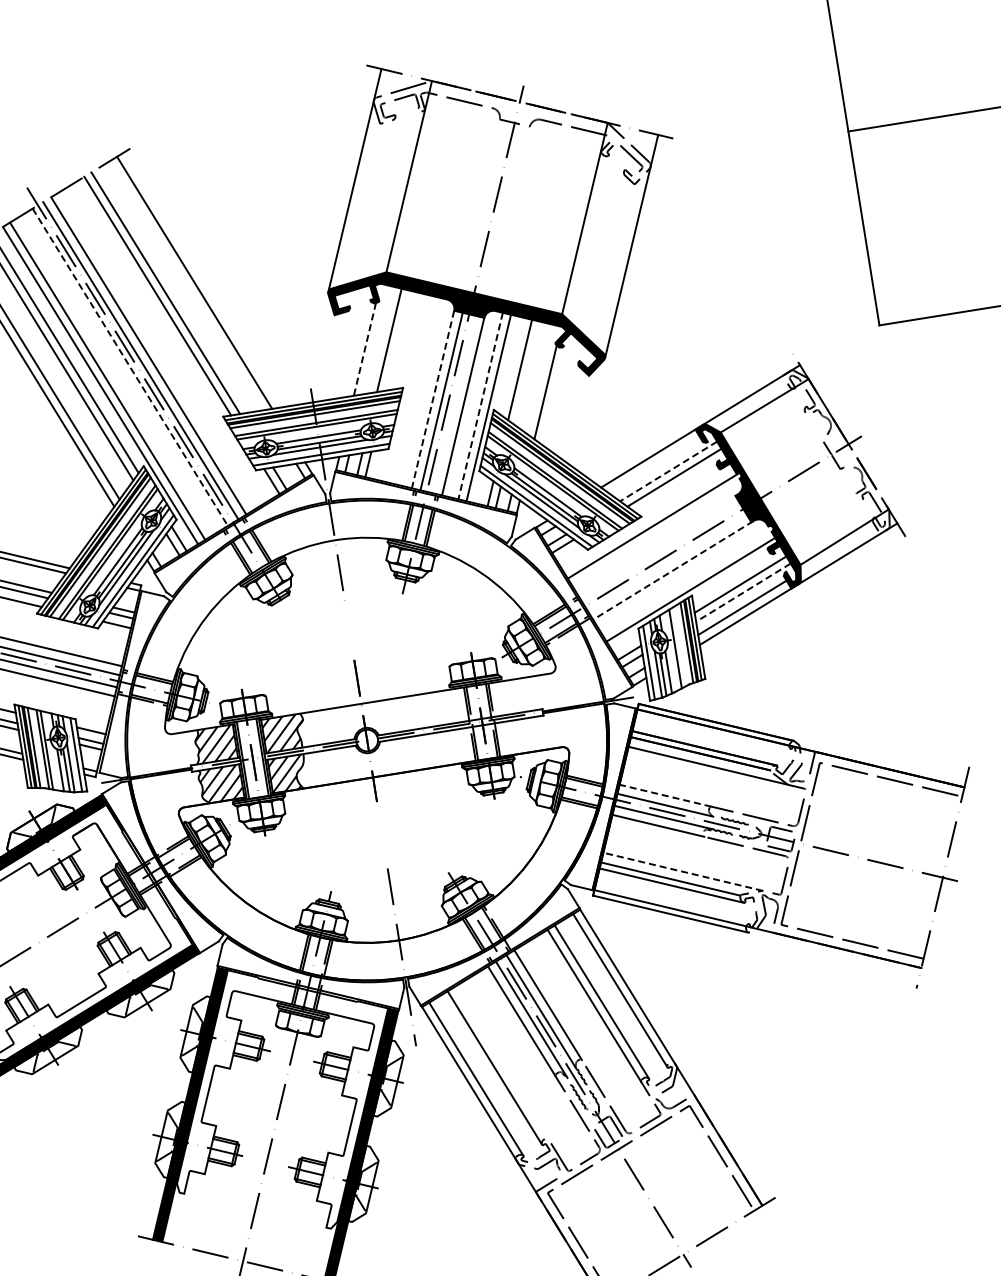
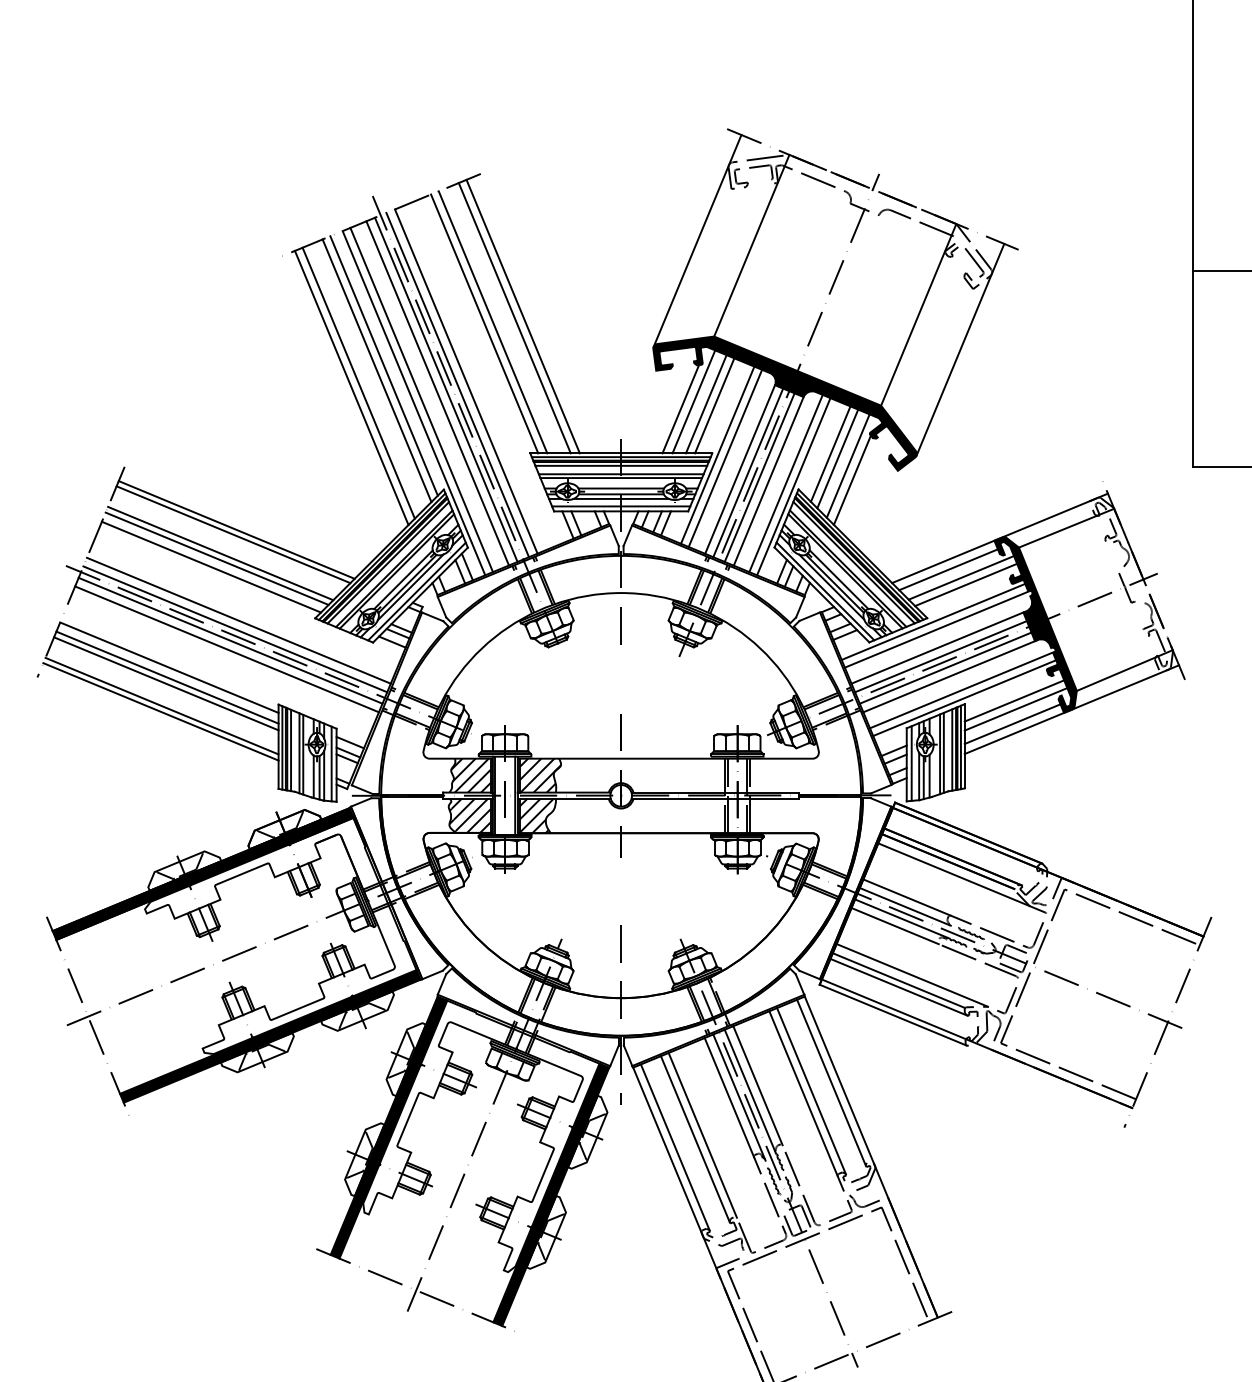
line: (186, 286) -> (514, 318), added
line: (376, 339) -> (693, 401), added
line: (397, 340) -> (714, 405), added
line: (364, 349) -> (680, 409), dashed -> solid
line: (130, 367) -> (446, 390), dashed -> solid
line: (122, 372) -> (437, 393), added
line: (527, 373) -> (837, 458), added
line: (538, 378) -> (847, 465), added
line: (408, 388) -> (717, 454), added
line: (416, 390) -> (725, 458), added
line: (432, 399) -> (739, 469), dashed -> solid
line: (453, 404) -> (759, 477), added
line: (481, 405) -> (786, 483), dashed -> solid
line: (654, 465) -> (948, 569), added
line: (668, 471) -> (961, 577), dashed -> solid
line: (648, 518) -> (933, 621), added
line: (656, 544) -> (937, 647), added
line: (660, 552) -> (940, 656), added
line: (667, 562) -> (945, 667), added
line: (673, 570) -> (950, 676), dashed -> solid
line: (687, 581) -> (962, 689), added
line: (742, 592) -> (1015, 709), dashed -> solid
line: (678, 646) -> (943, 752), added
line: (665, 795) -> (906, 897), dashed -> solid
line: (683, 871) -> (912, 975), dashed -> solid
line: (501, 1062) -> (702, 1134), added

